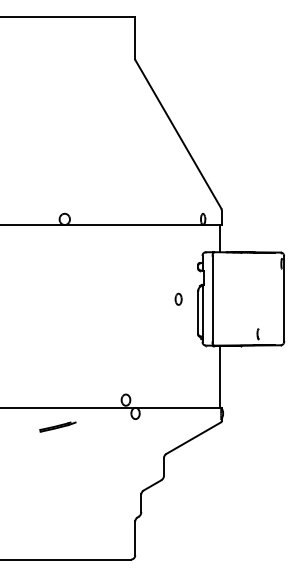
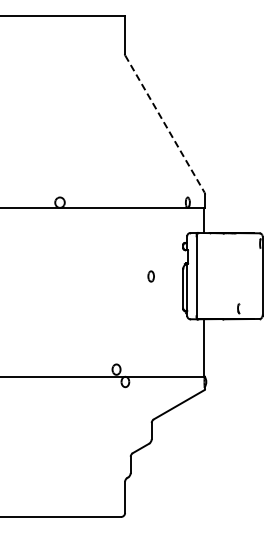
line: (178, 134) -> (165, 124), solid -> dashed
part: (177, 299) -> (150, 276), moved
line: (57, 427) -> (53, 394), removed

